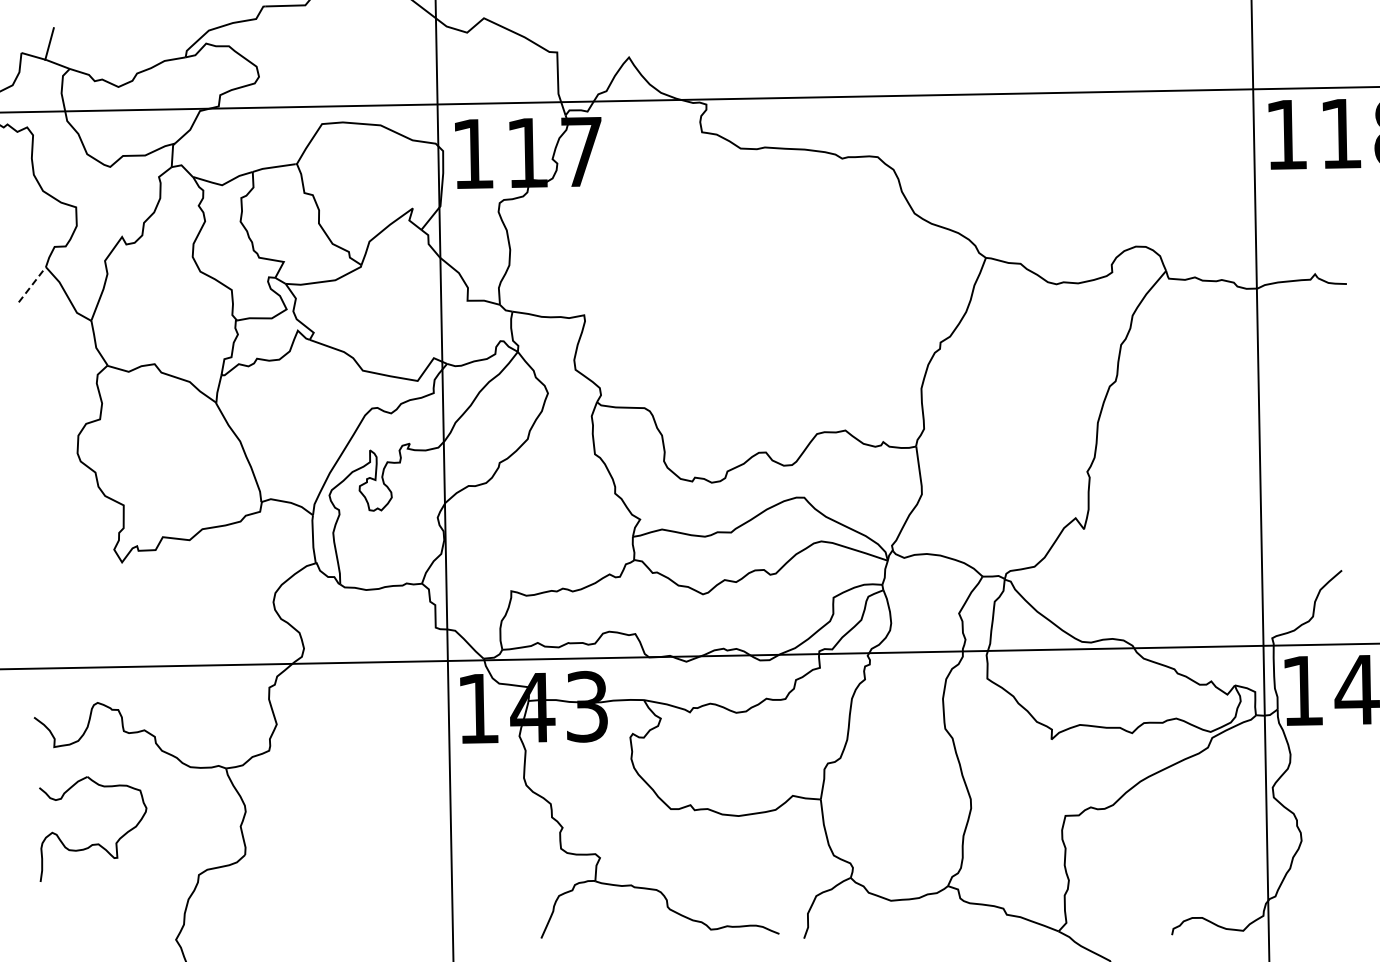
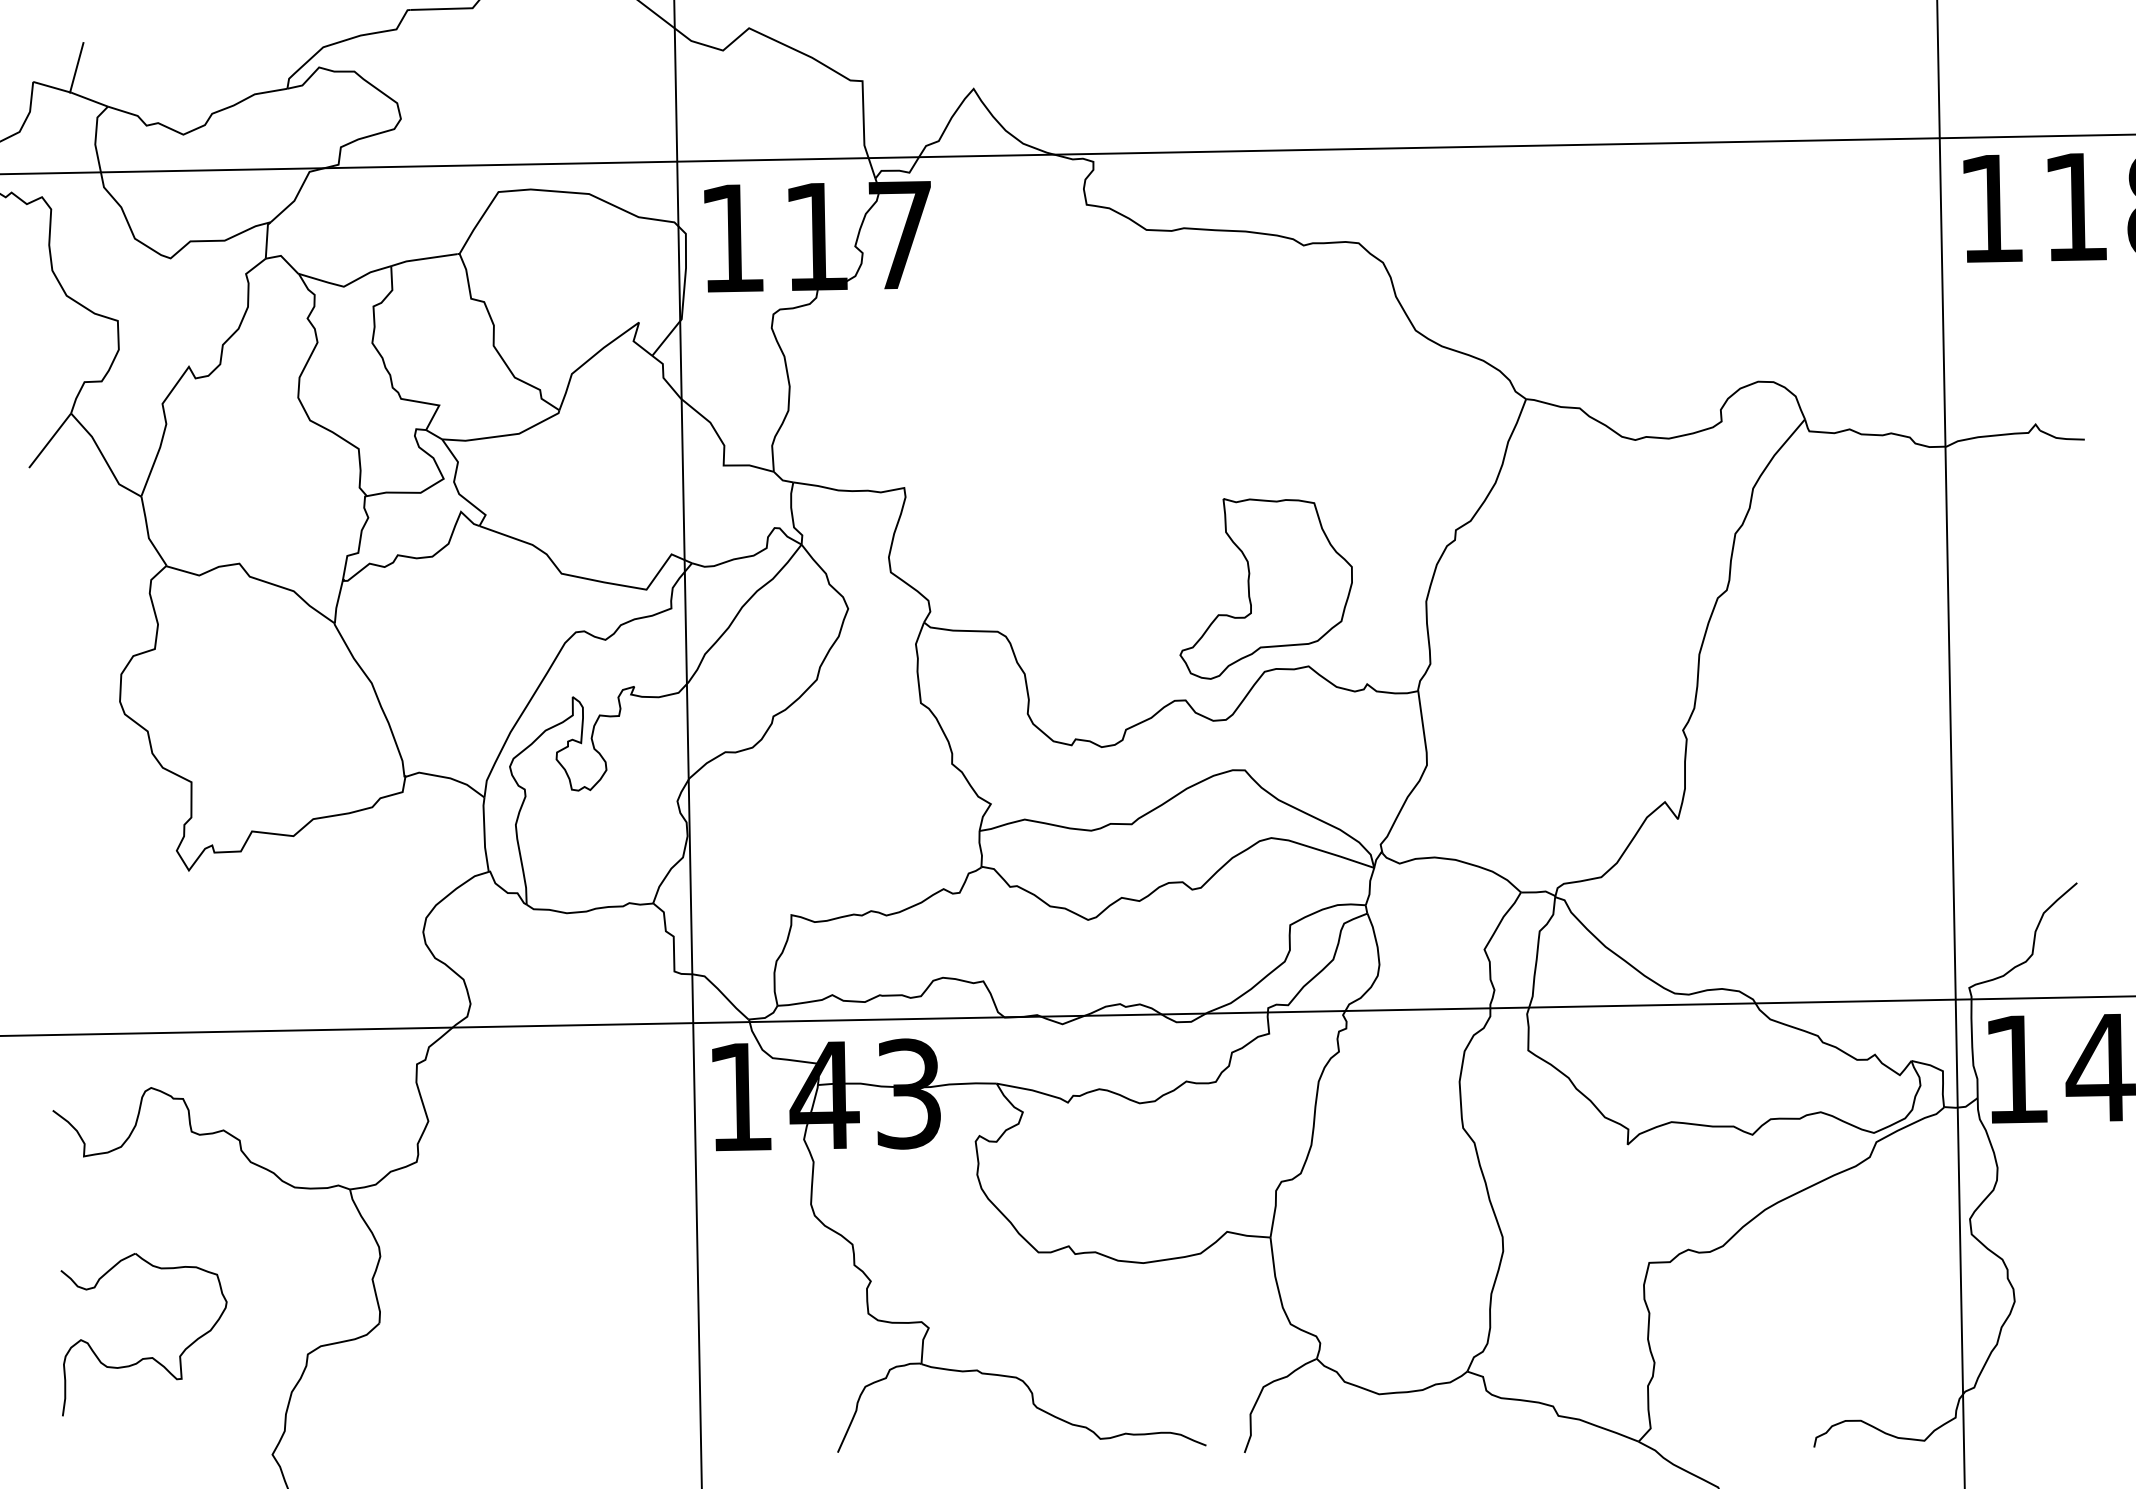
line: (32, 284) -> (50, 440), dashed -> solid
part: (817, 380) -> (1265, 588), added
part: (94, 843) -> (146, 1356), moved

